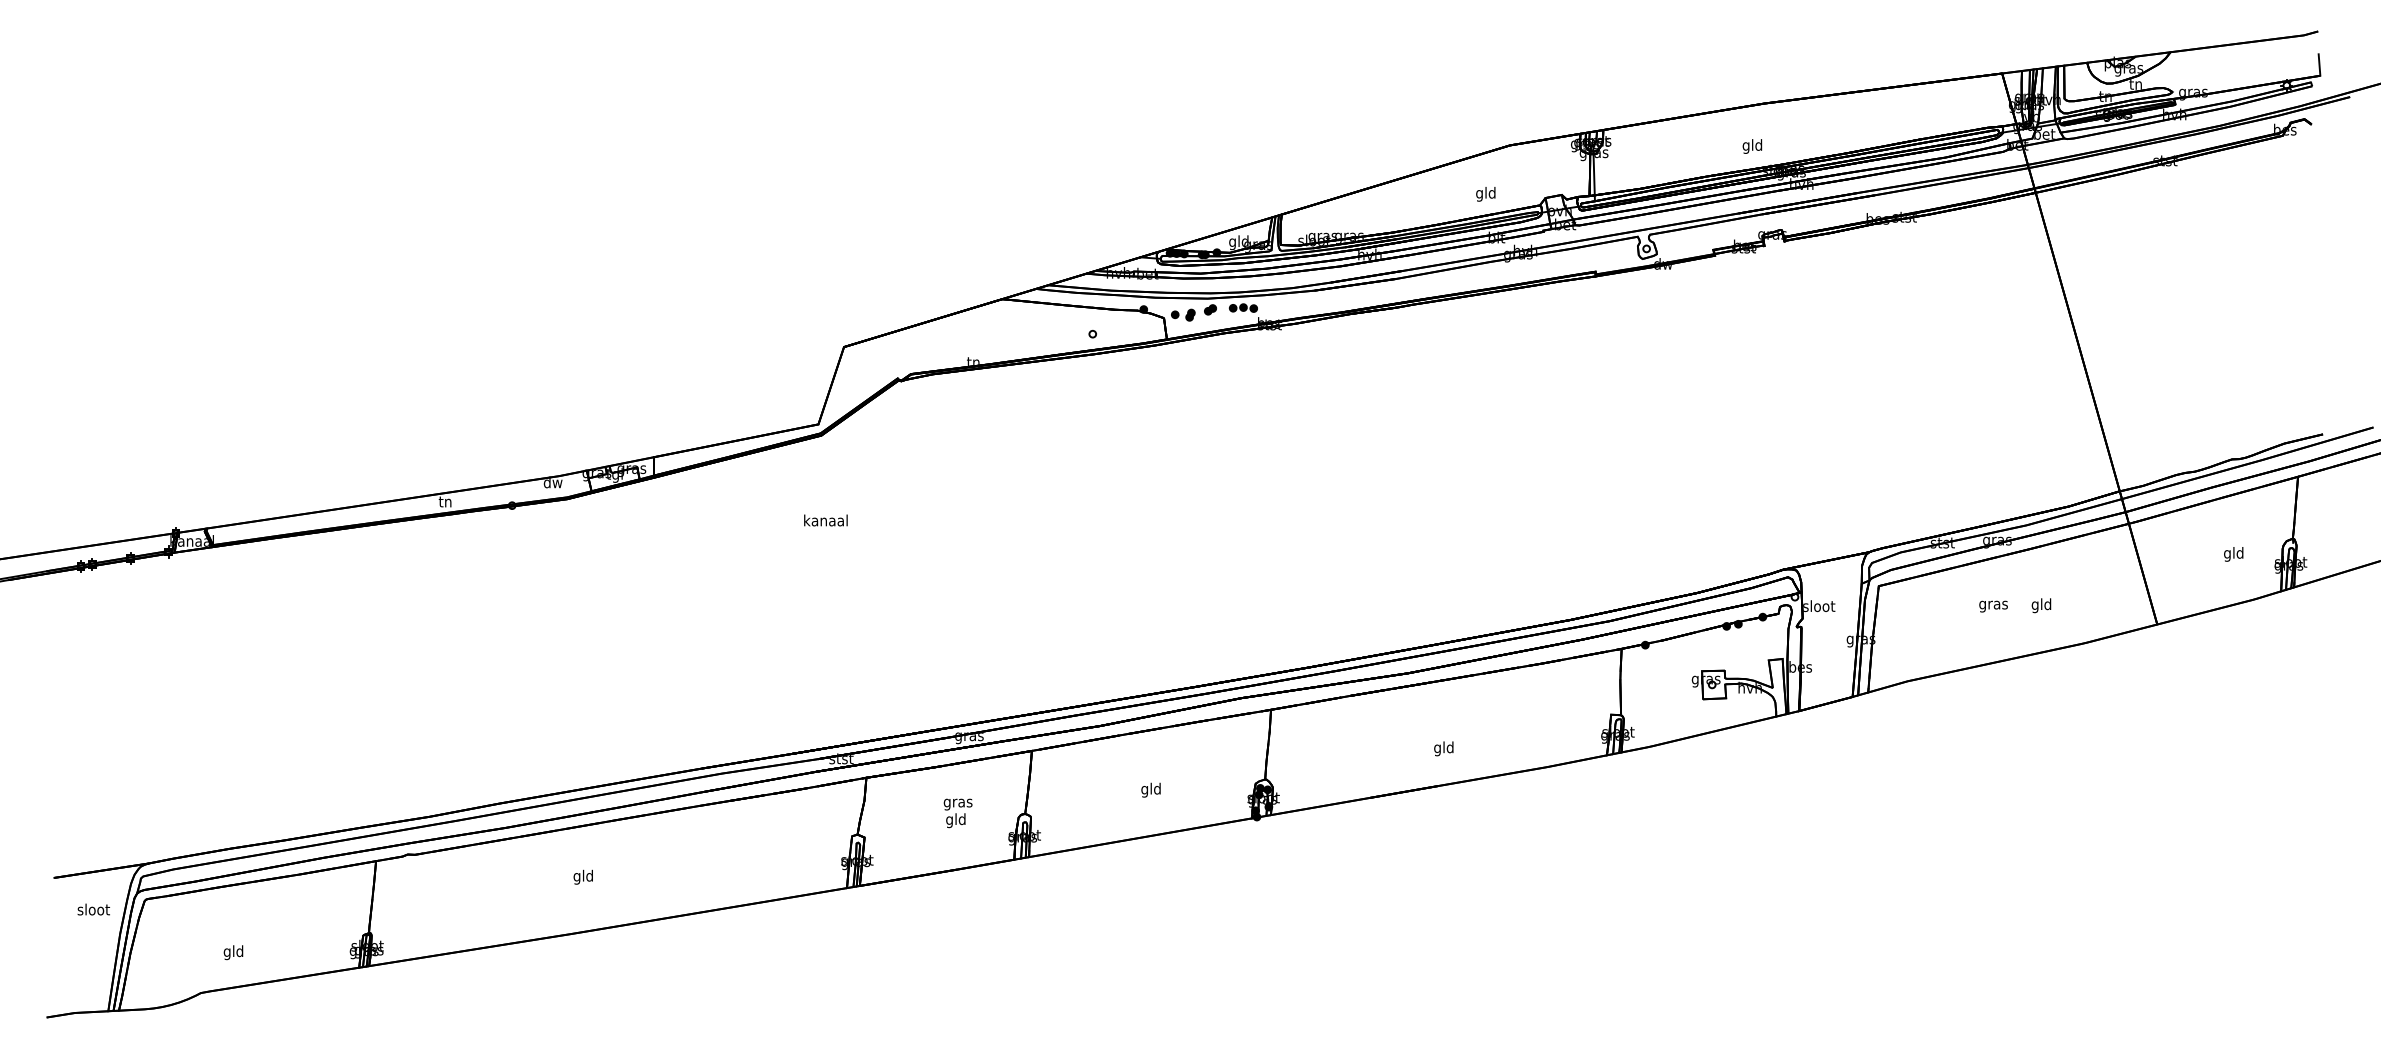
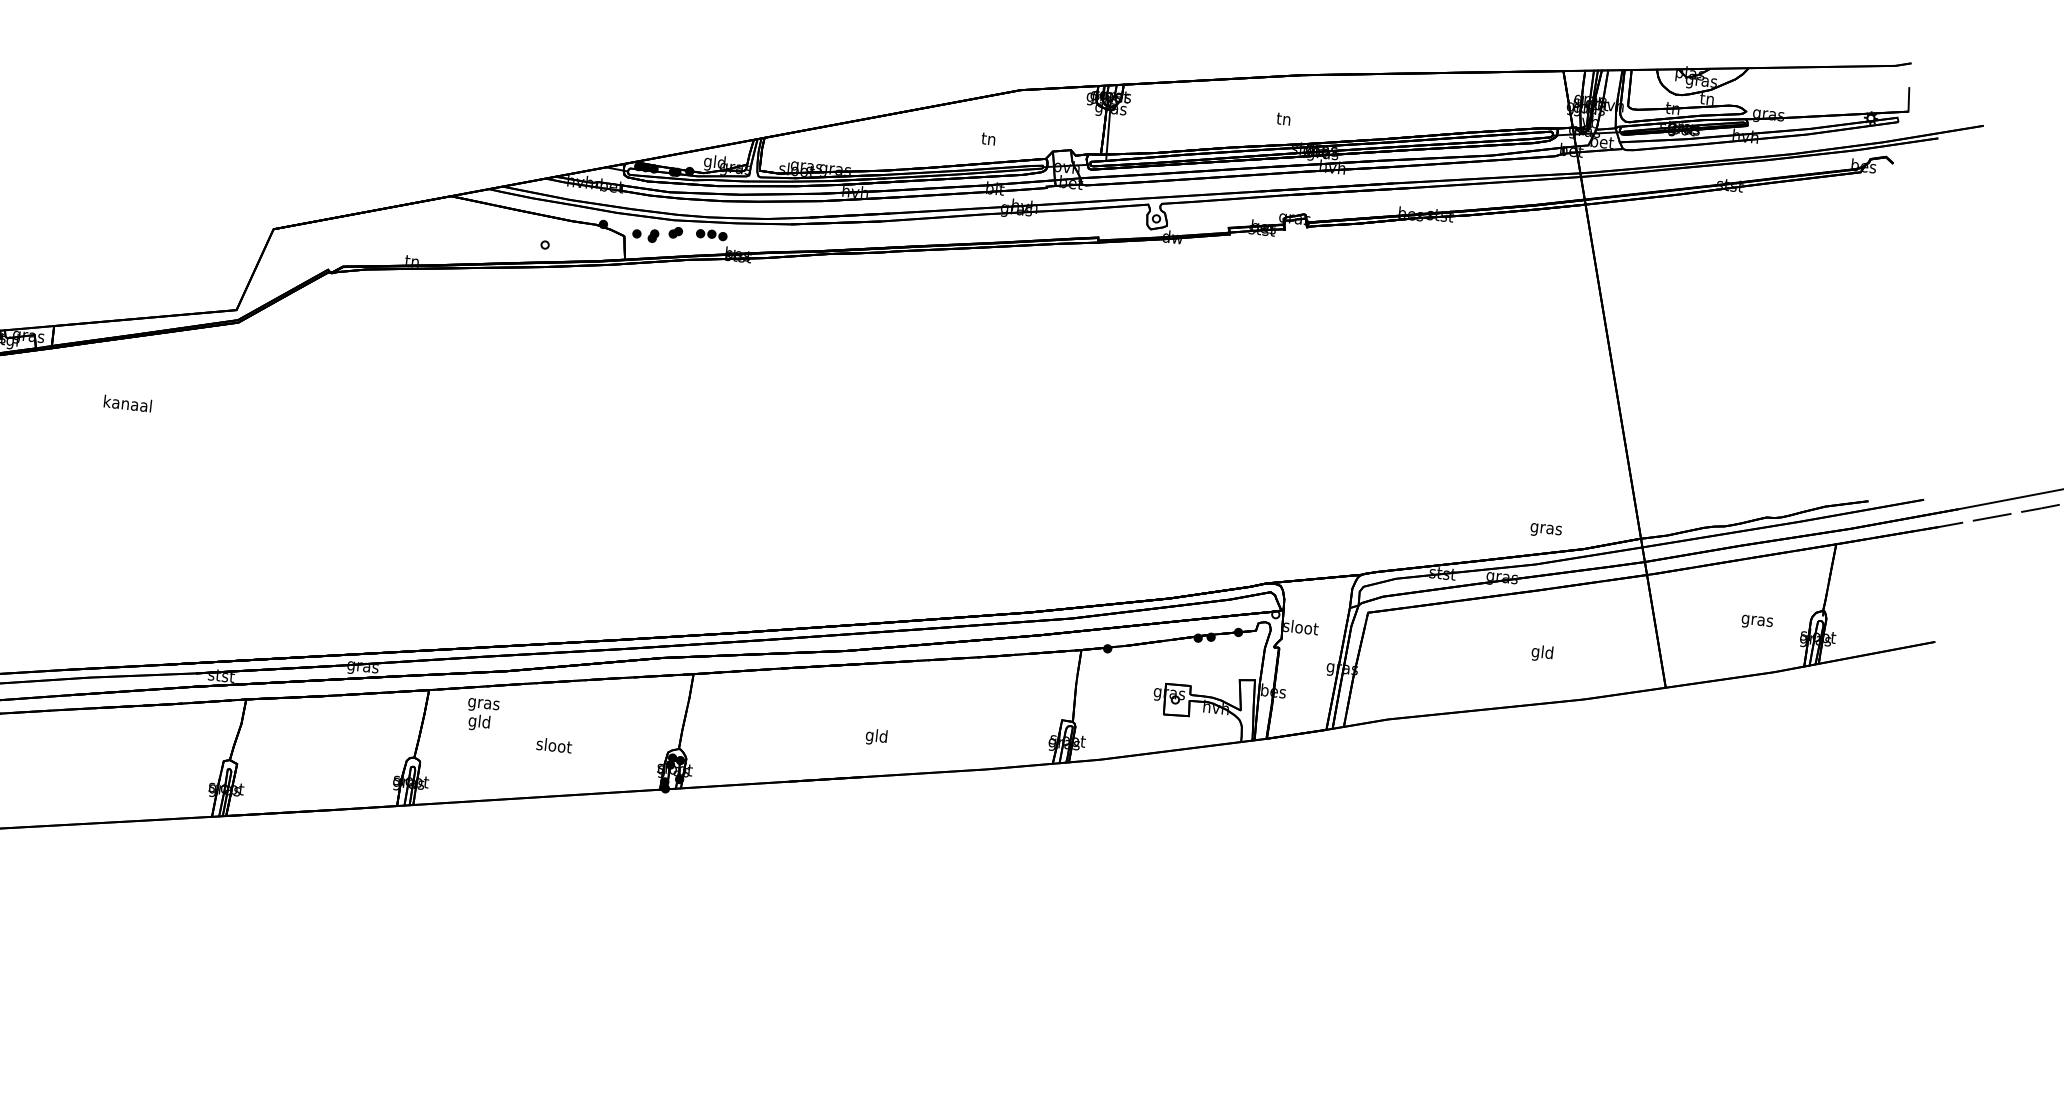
text: (1752, 146) -> (1283, 120), gld -> tn
text: (1485, 194) -> (988, 140), gld -> tn
text: (825, 520) -> (127, 403), moved
text: (2233, 554) -> (1756, 620), gld -> gras
text: (1993, 606) -> (1546, 530), moved
text: (1151, 789) -> (554, 746), gld -> sloot
text: (957, 813) -> (481, 715), moved

